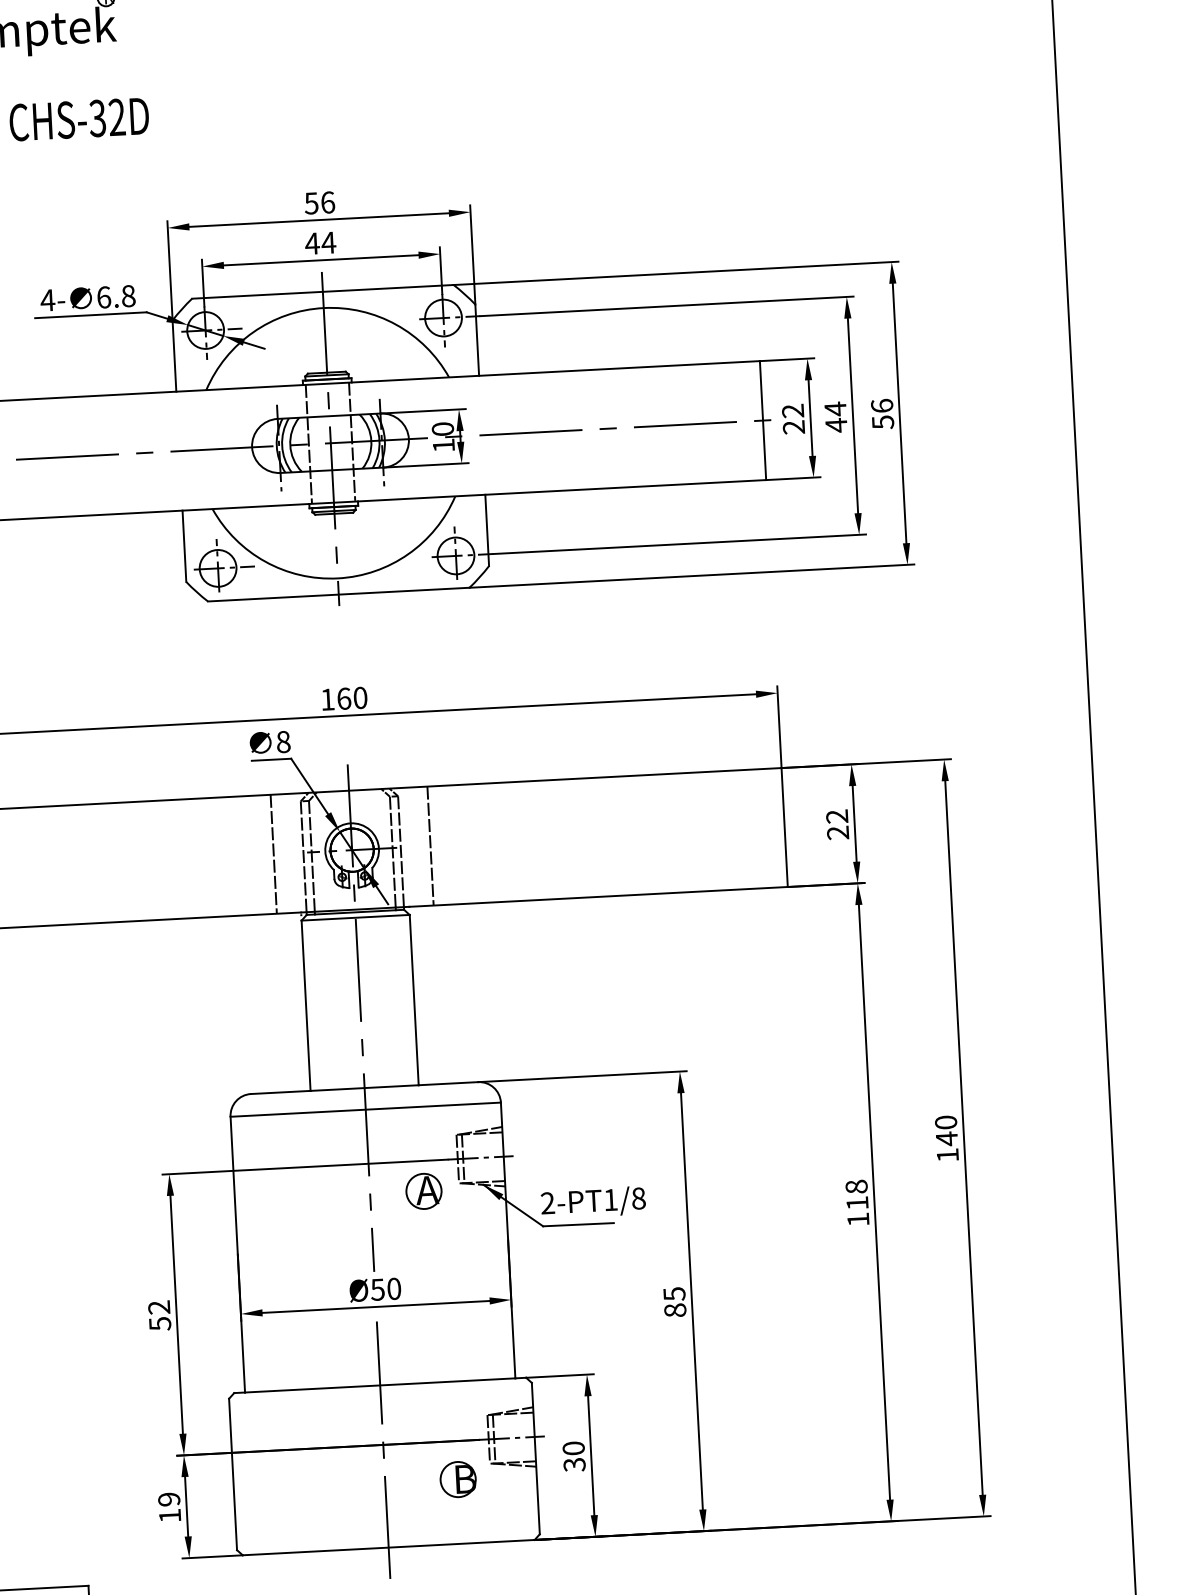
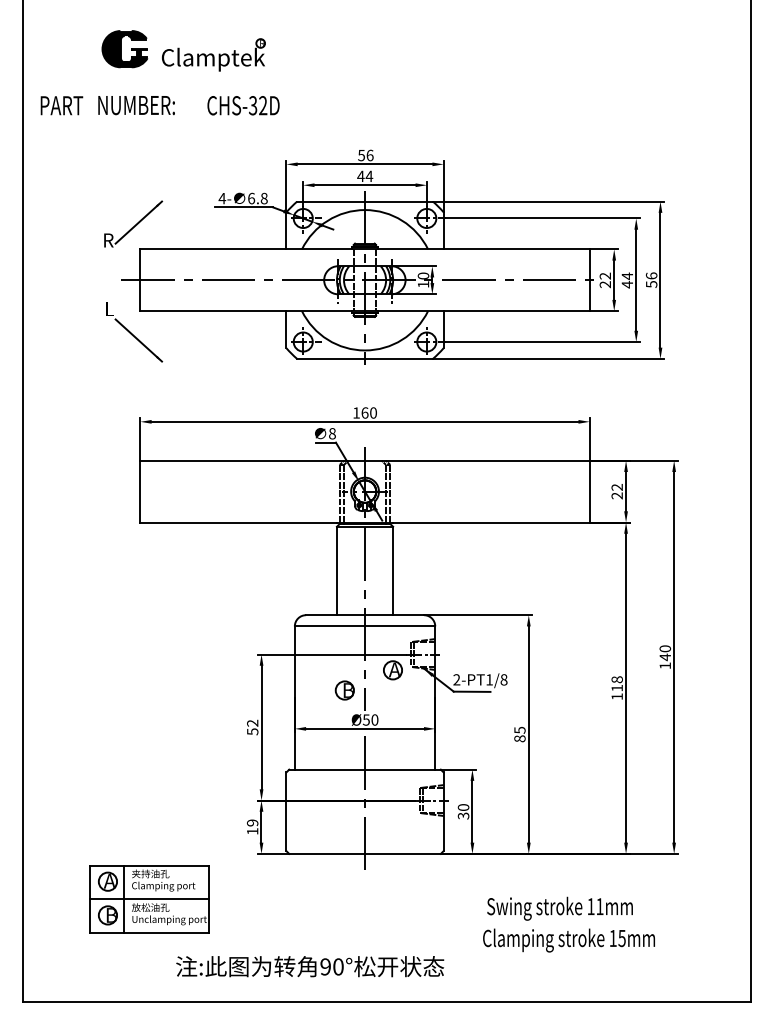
line: (430, 845) -> (405, 491), removed
line: (274, 854) -> (324, 491), removed
part: (457, 1479) -> (344, 690), moved

